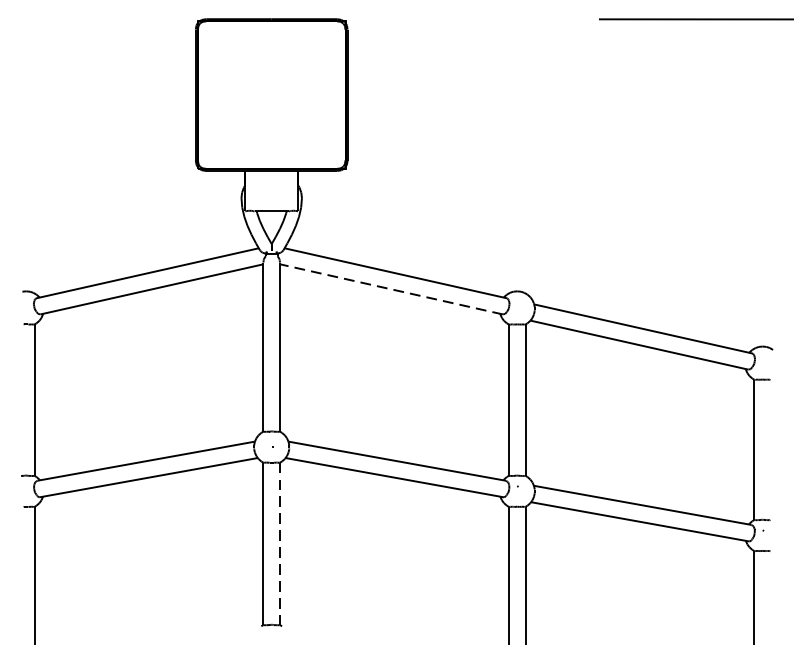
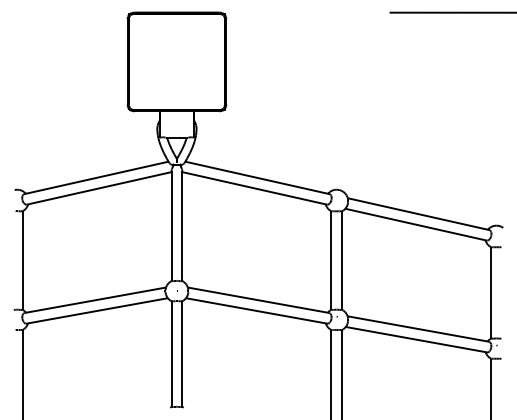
line: (390, 289) -> (254, 188), dashed -> solid
line: (280, 544) -> (182, 354), dashed -> solid

